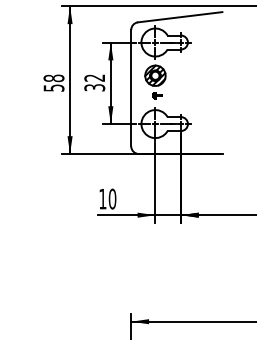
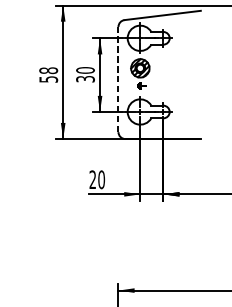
text: (94, 77) -> (85, 69), 32 -> 30
line: (131, 87) -> (118, 78), solid -> dashed
text: (102, 198) -> (92, 179), 10 -> 20

